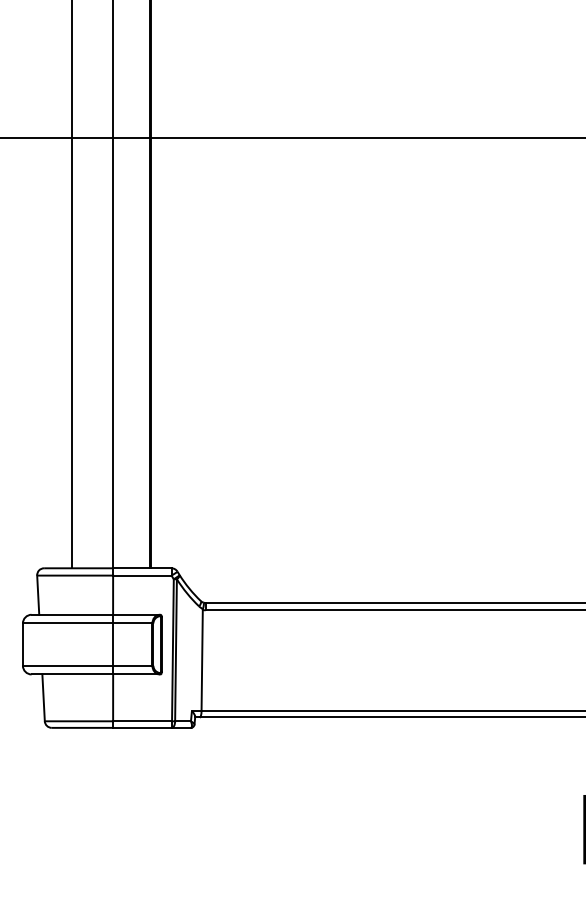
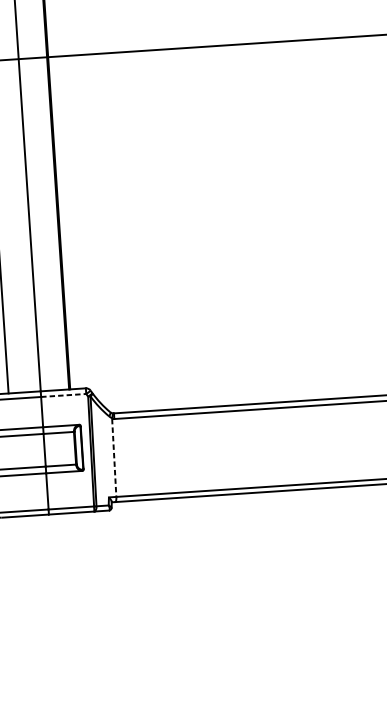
line: (142, 575) -> (63, 395), solid -> dashed
line: (202, 660) -> (114, 457), solid -> dashed

